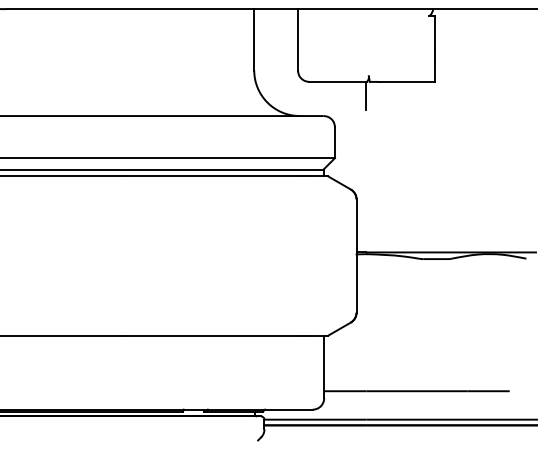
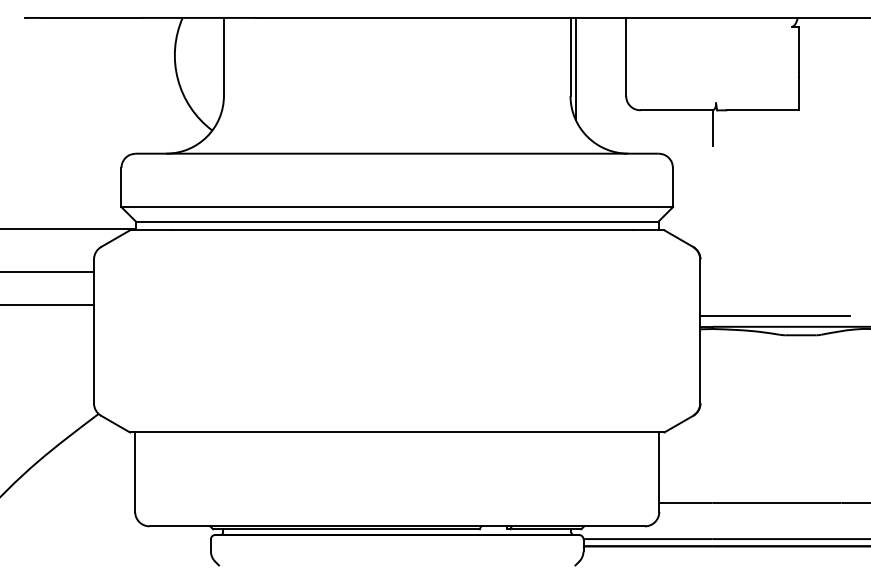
line: (258, 48) -> (575, 68), added
line: (414, 244) -> (774, 316), added

